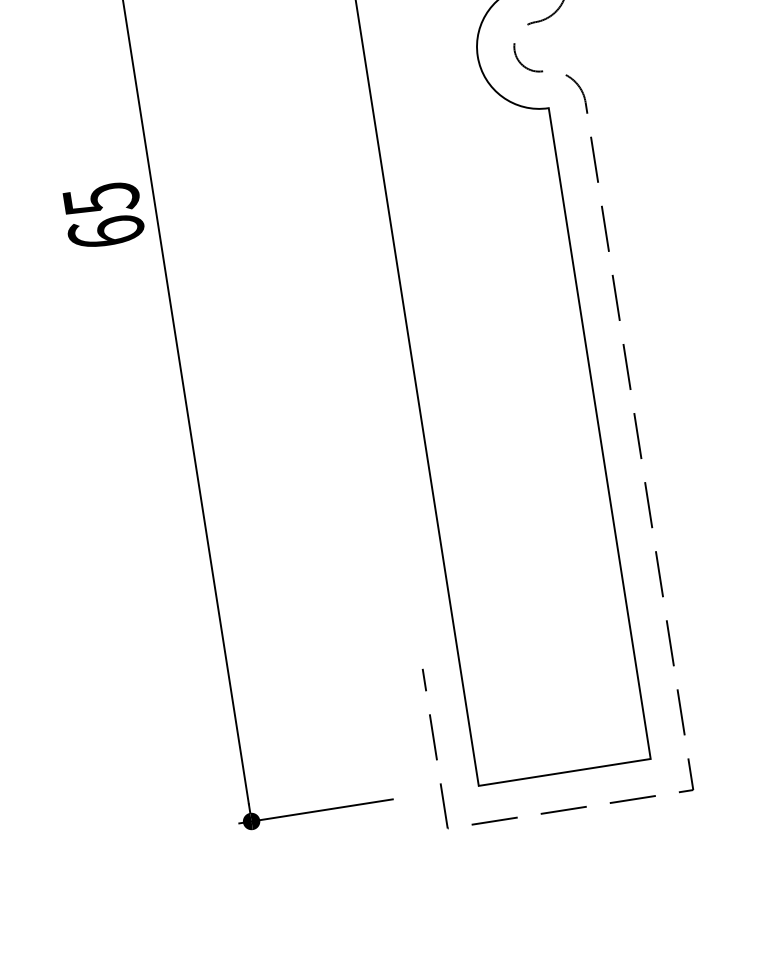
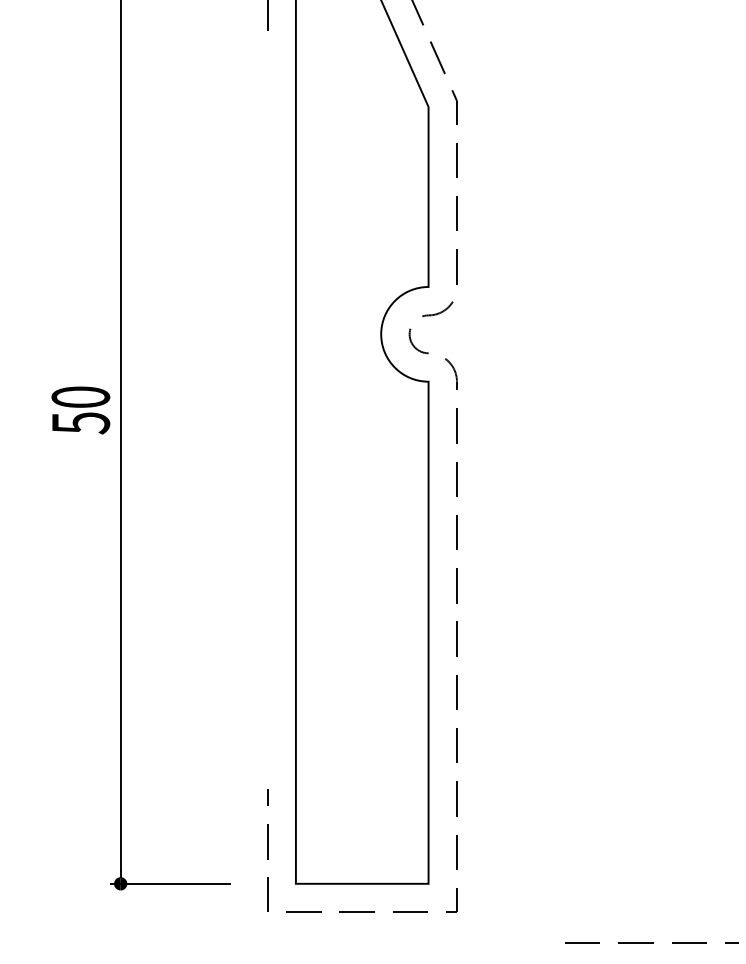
text: (103, 216) -> (80, 410), 65 -> 50

